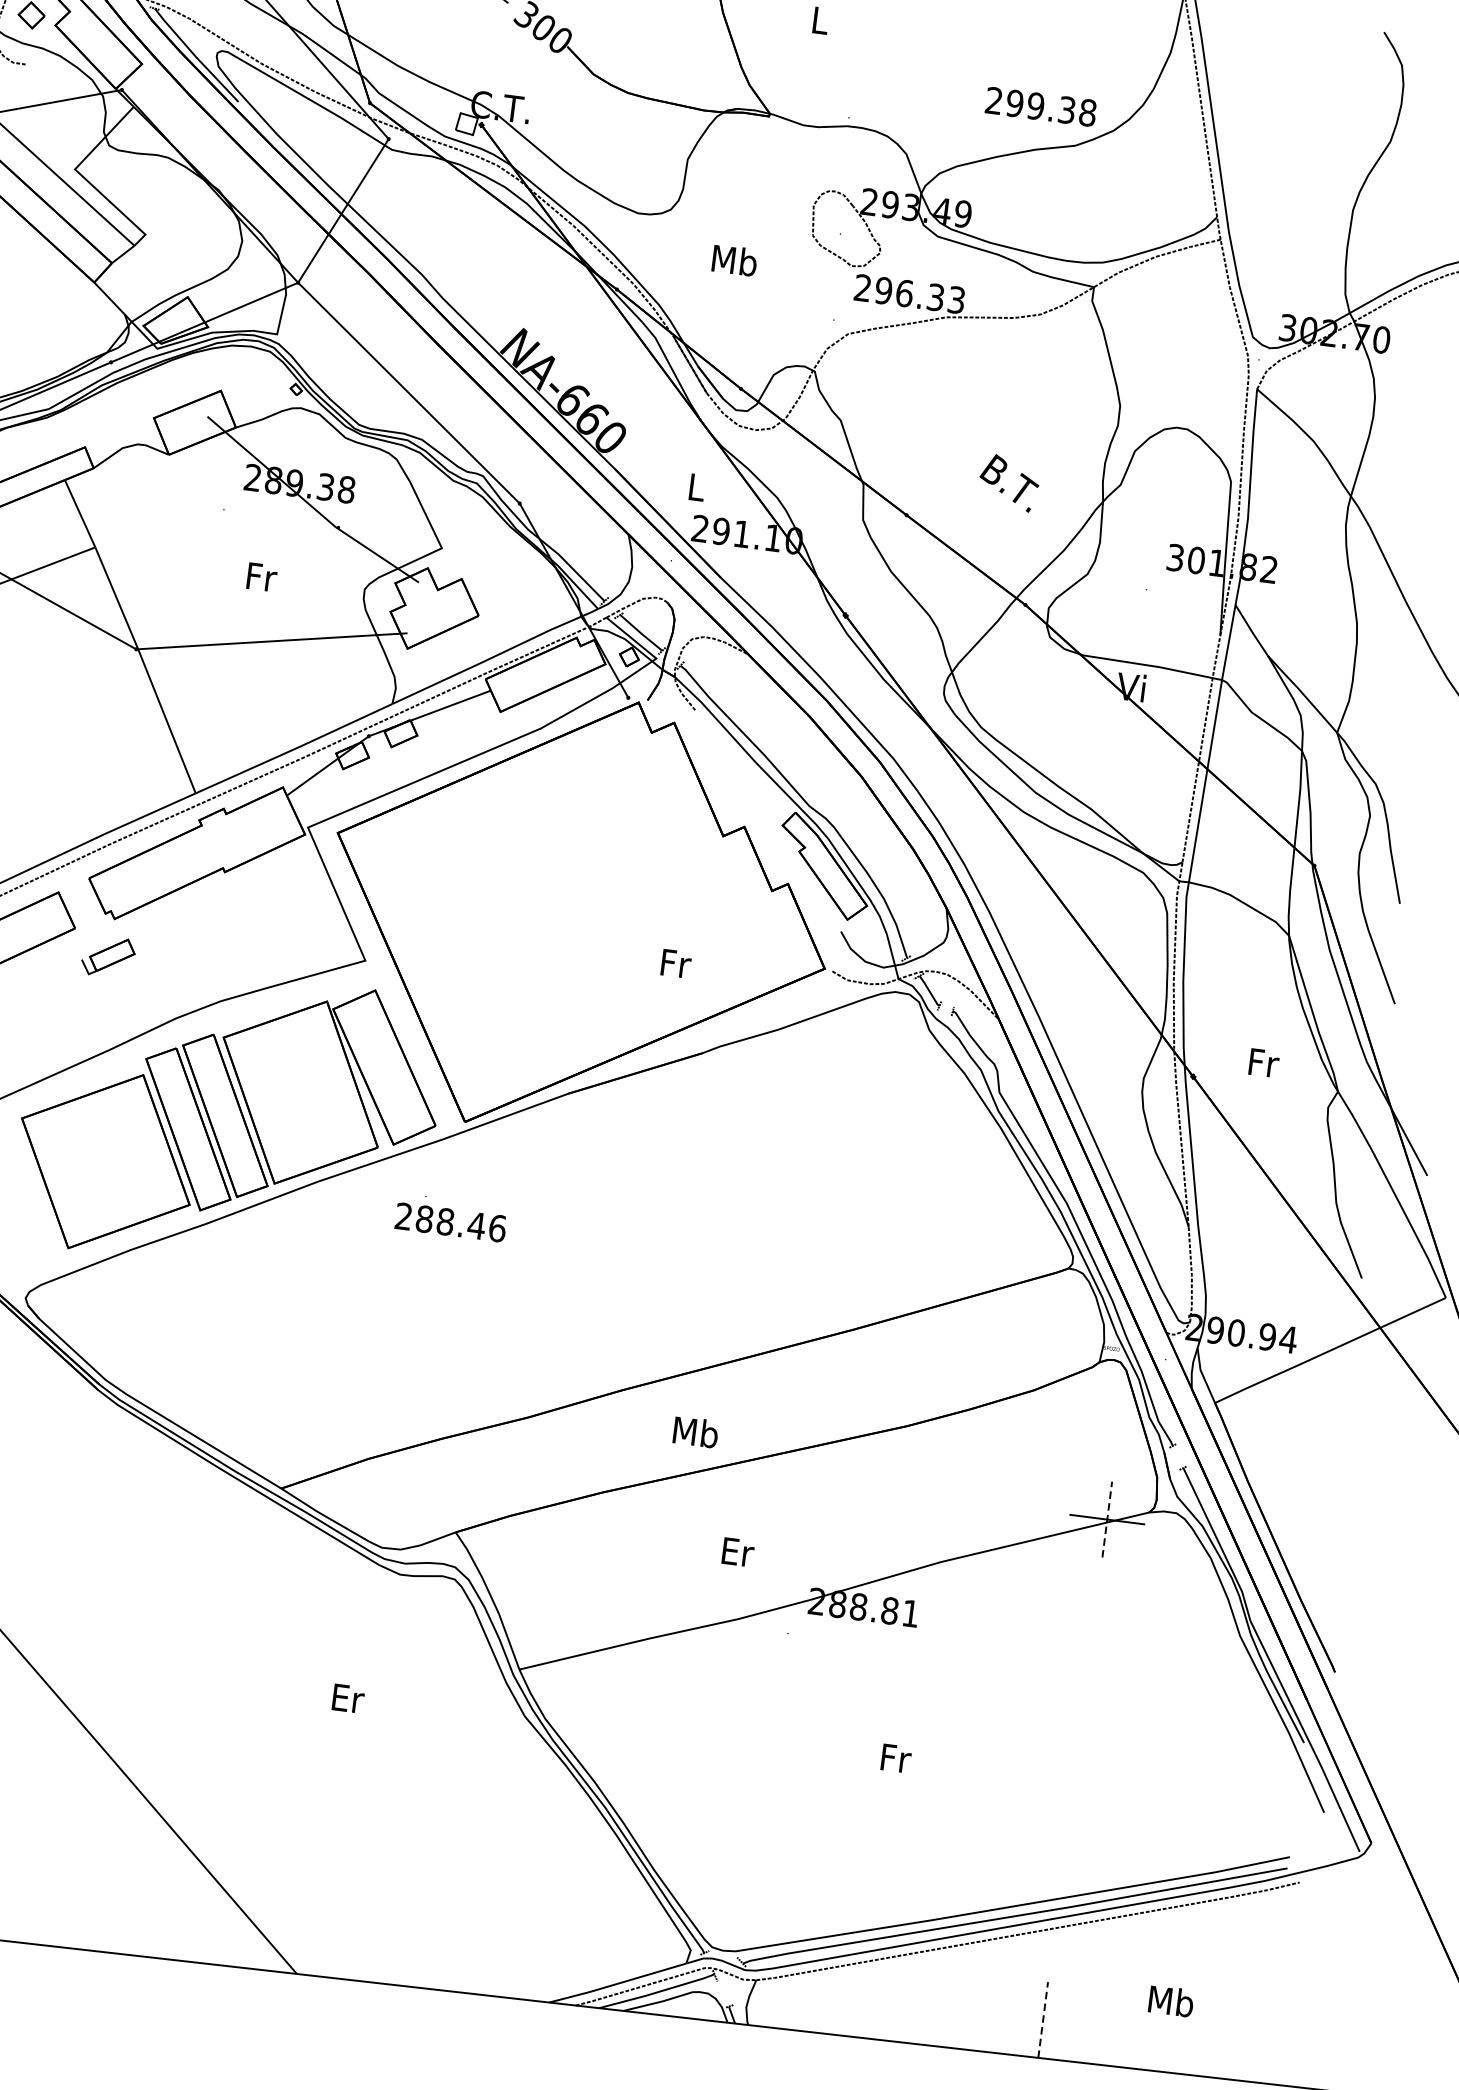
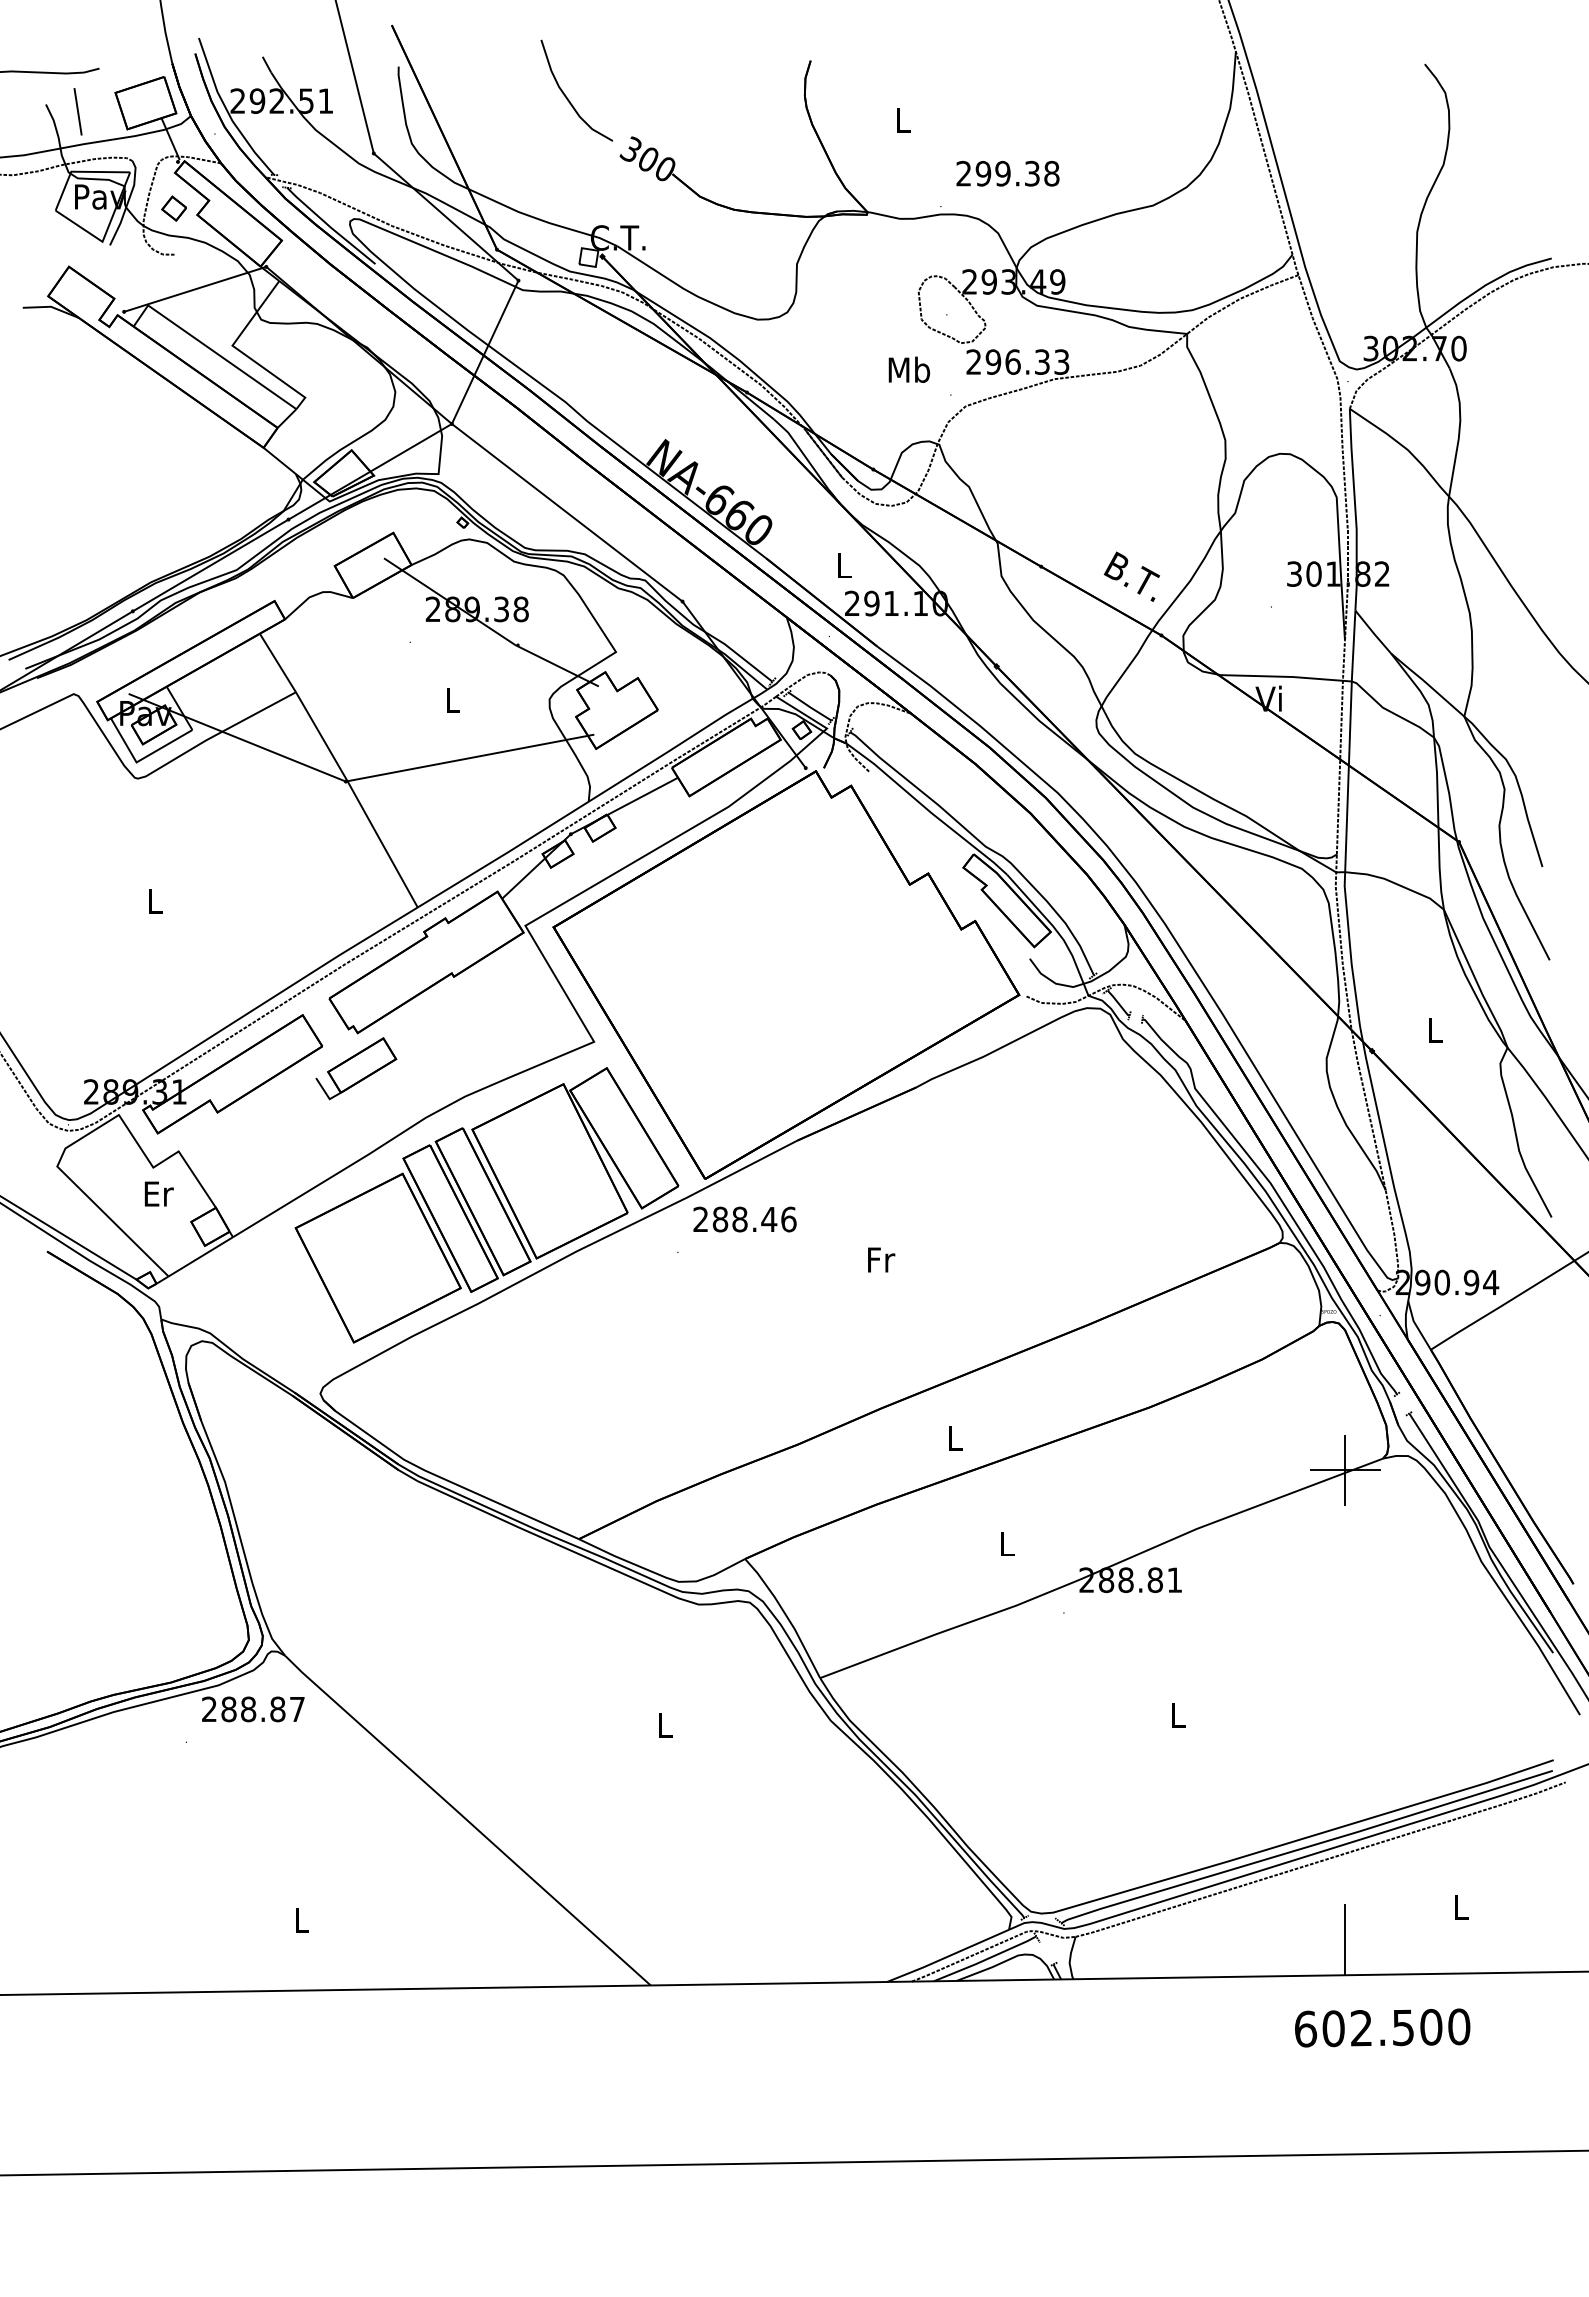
text: (1040, 106) -> (1007, 173), moved
text: (734, 260) -> (909, 369), moved
text: (1008, 482) -> (1131, 576), moved
text: (262, 576) -> (453, 699), Fr -> L
part: (108, 956) -> (356, 1068), size x1.67
text: (676, 963) -> (881, 1259), moved
text: (1263, 1062) -> (1435, 1029), Fr -> L
text: (450, 1222) -> (744, 1219), moved
text: (695, 1432) -> (954, 1438), Mb -> L
line: (1107, 1520) -> (1345, 1470), dashed -> solid
text: (738, 1551) -> (1008, 1543), Er -> L
text: (348, 1697) -> (665, 1724), Er -> L
text: (896, 1758) -> (1178, 1715), Fr -> L
text: (1170, 2001) -> (1460, 1907), Mb -> L
line: (1043, 2019) -> (1345, 1939), dashed -> solid

